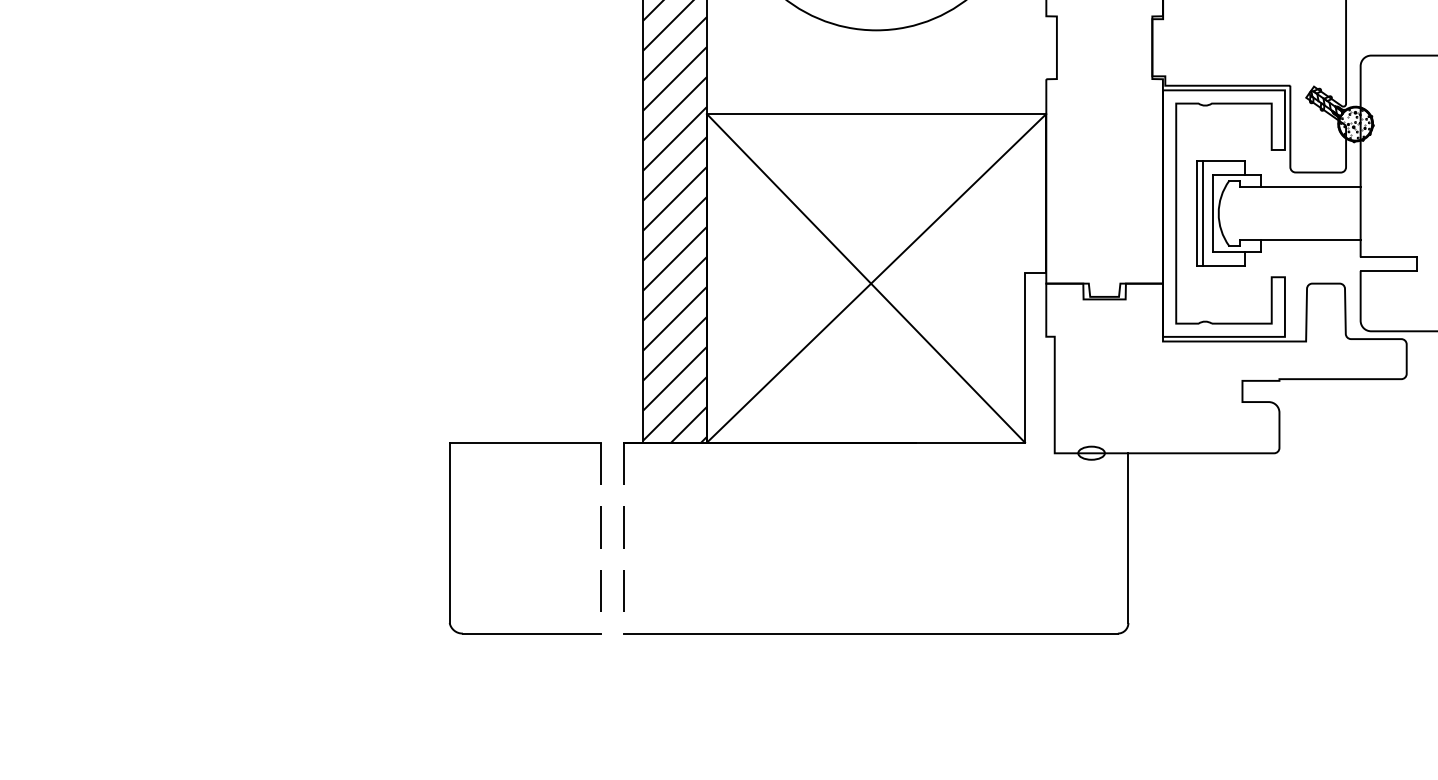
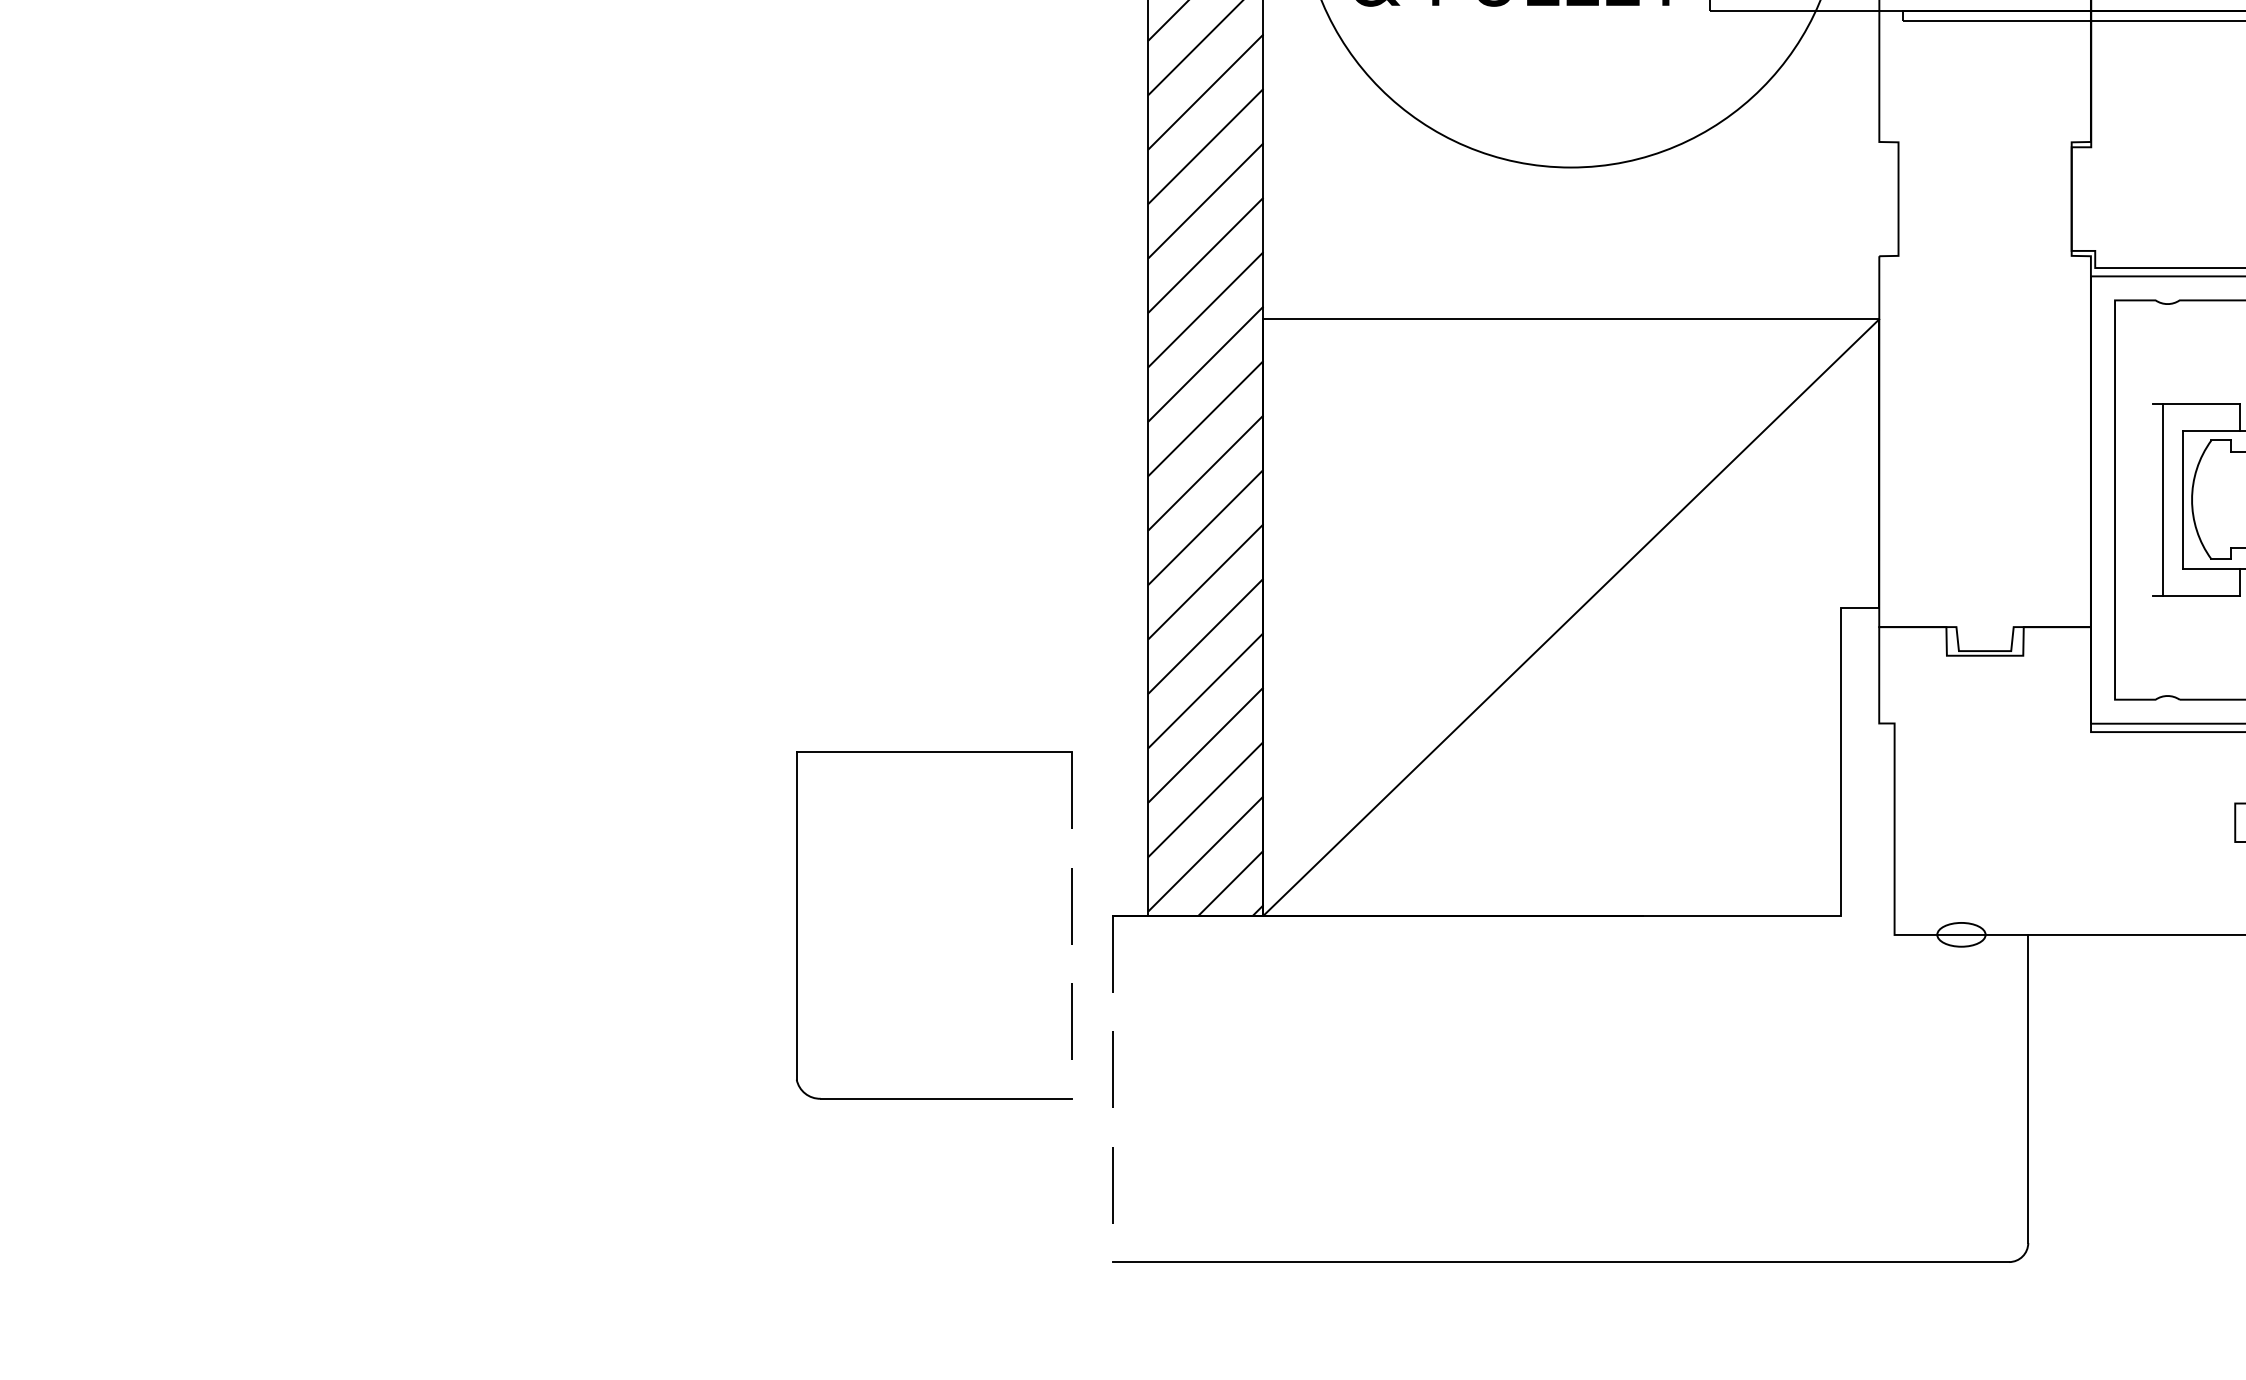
line: (1197, 213) -> (2153, 499), removed
line: (865, 278) -> (1551, 617), removed
part: (450, 538) -> (798, 926), moved

